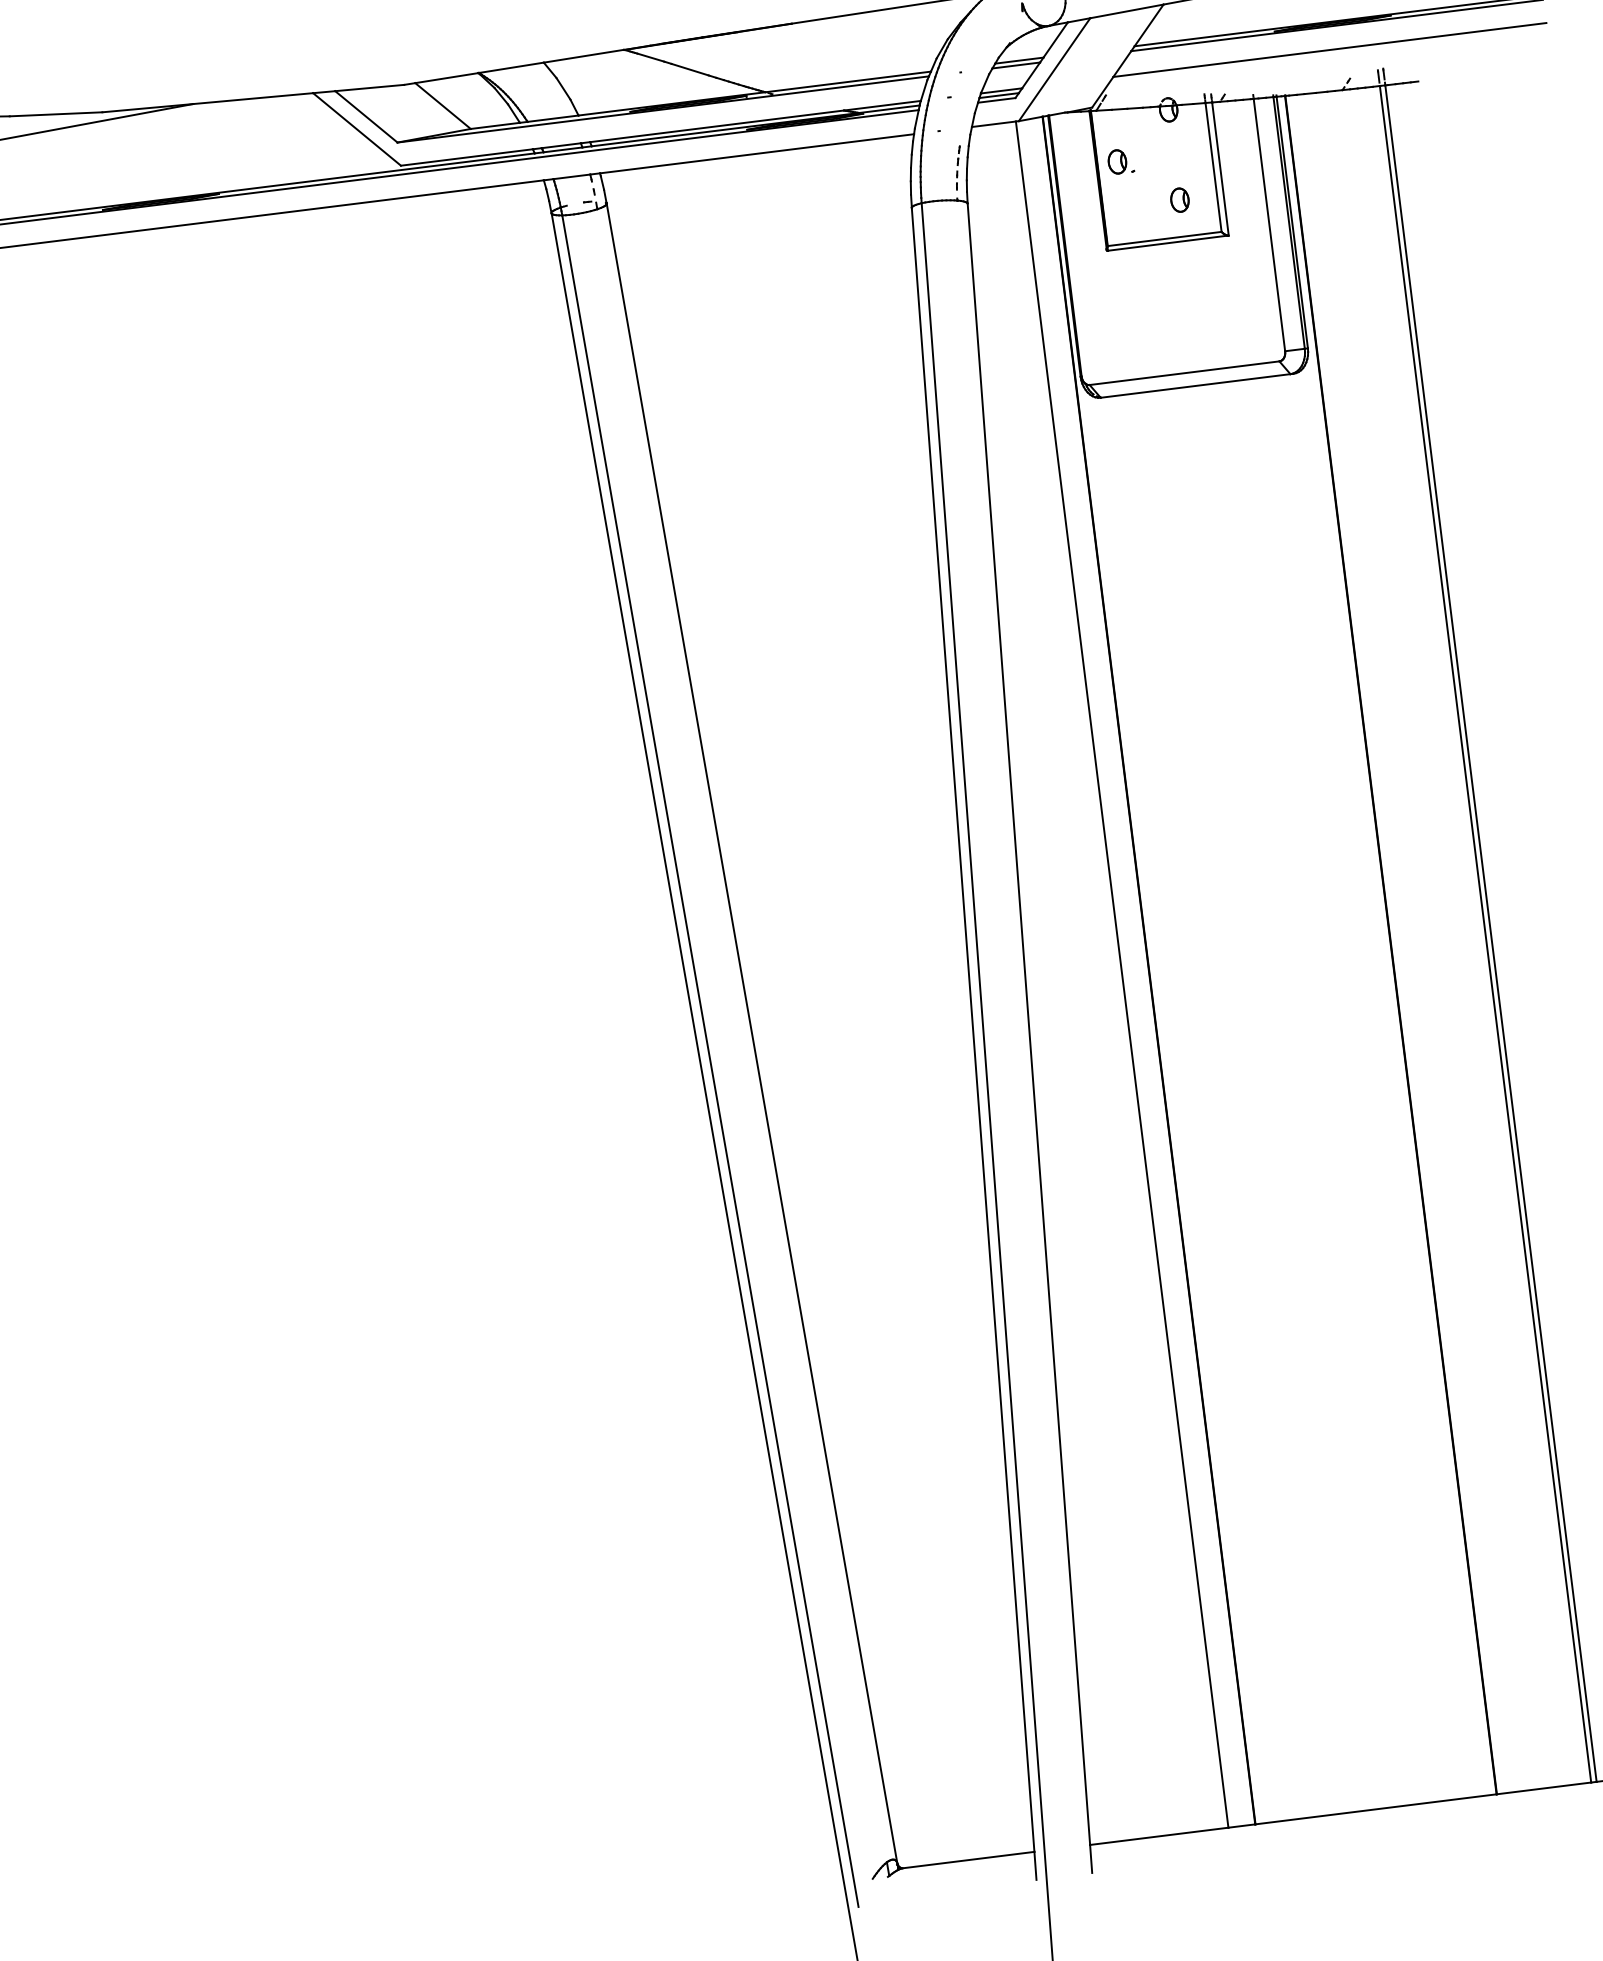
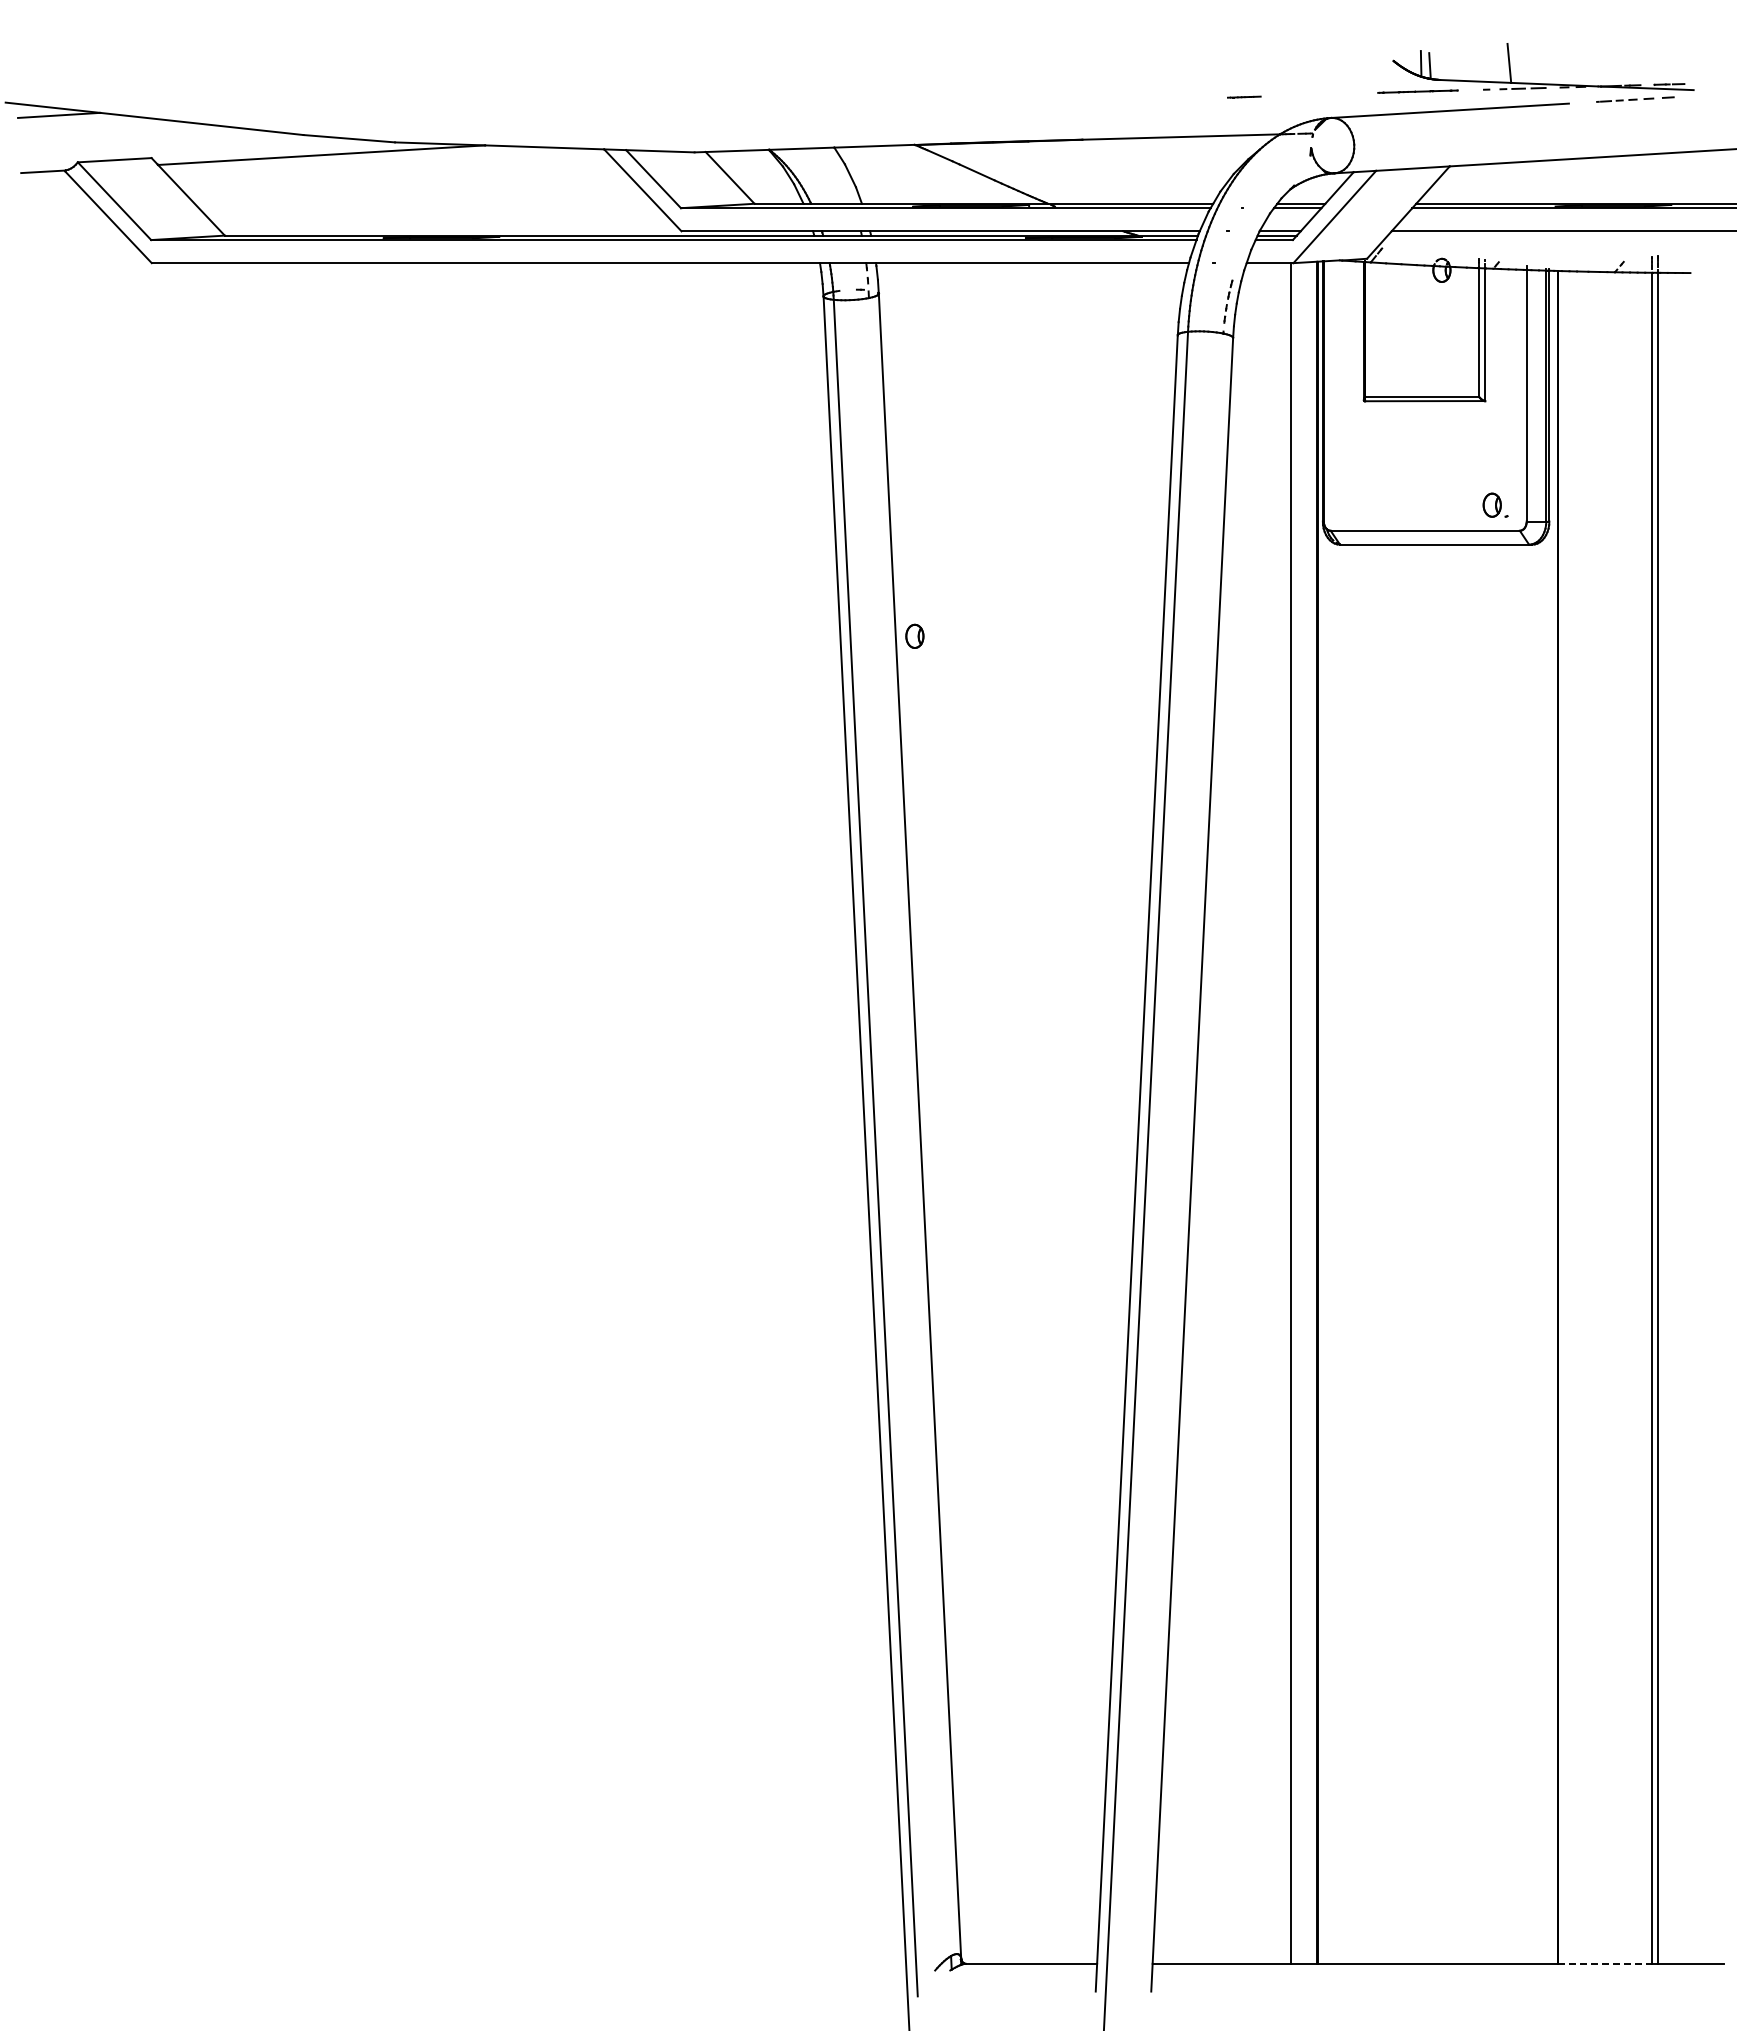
part: (1120, 160) -> (1495, 504), moved
part: (1179, 199) -> (914, 635), moved
line: (1544, 1788) -> (1605, 1963), solid -> dashed

